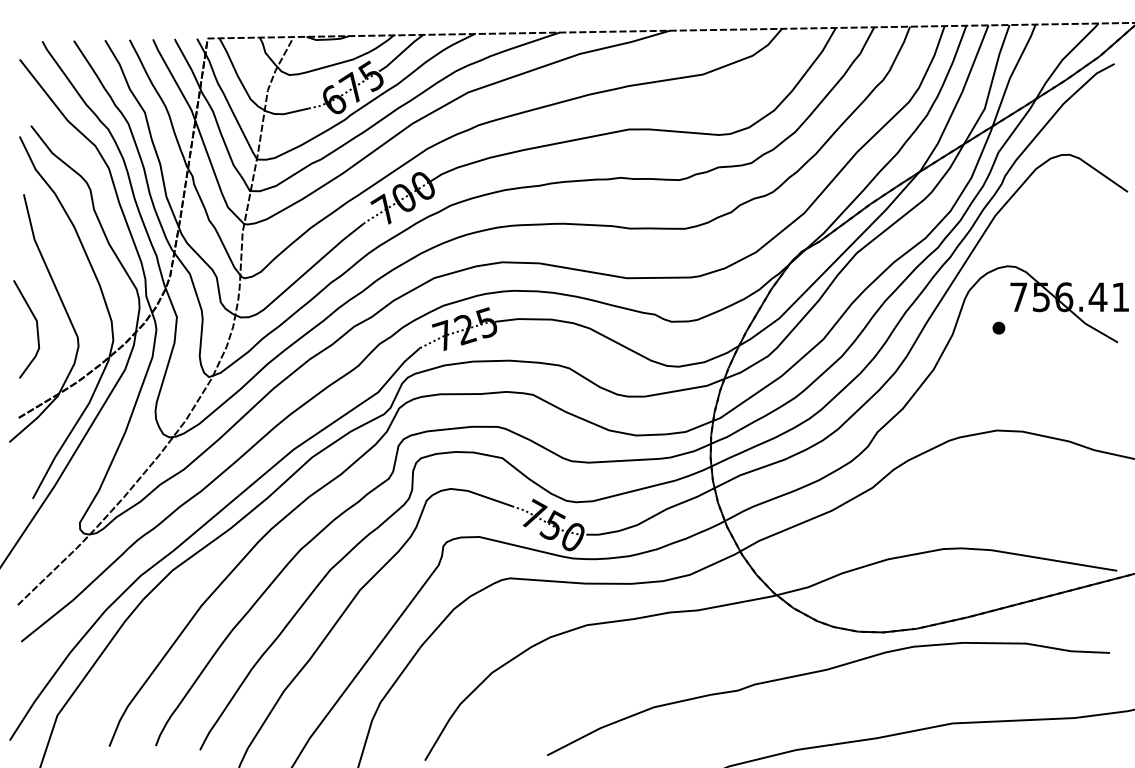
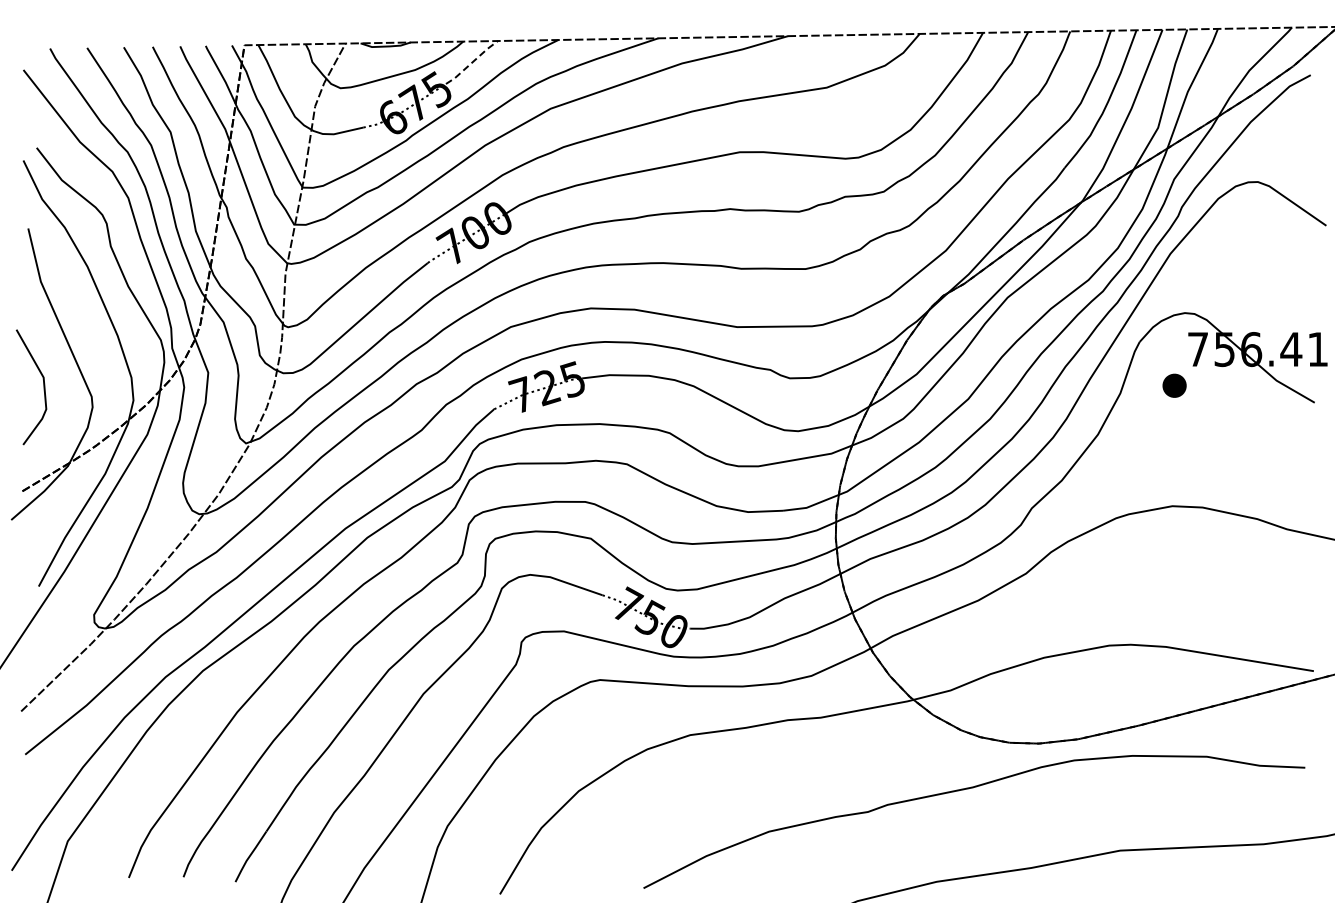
line: (401, 53) -> (472, 62), solid -> dashed
part: (998, 327) -> (1174, 385), size x1.6

